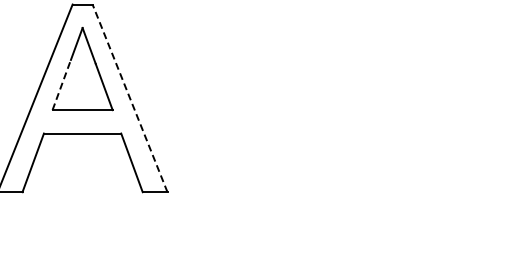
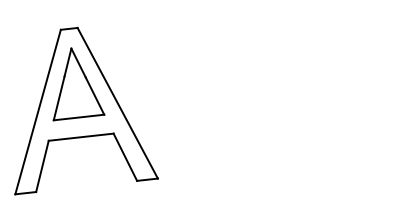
line: (61, 85) -> (59, 98), dashed -> solid
line: (129, 97) -> (117, 102), dashed -> solid

